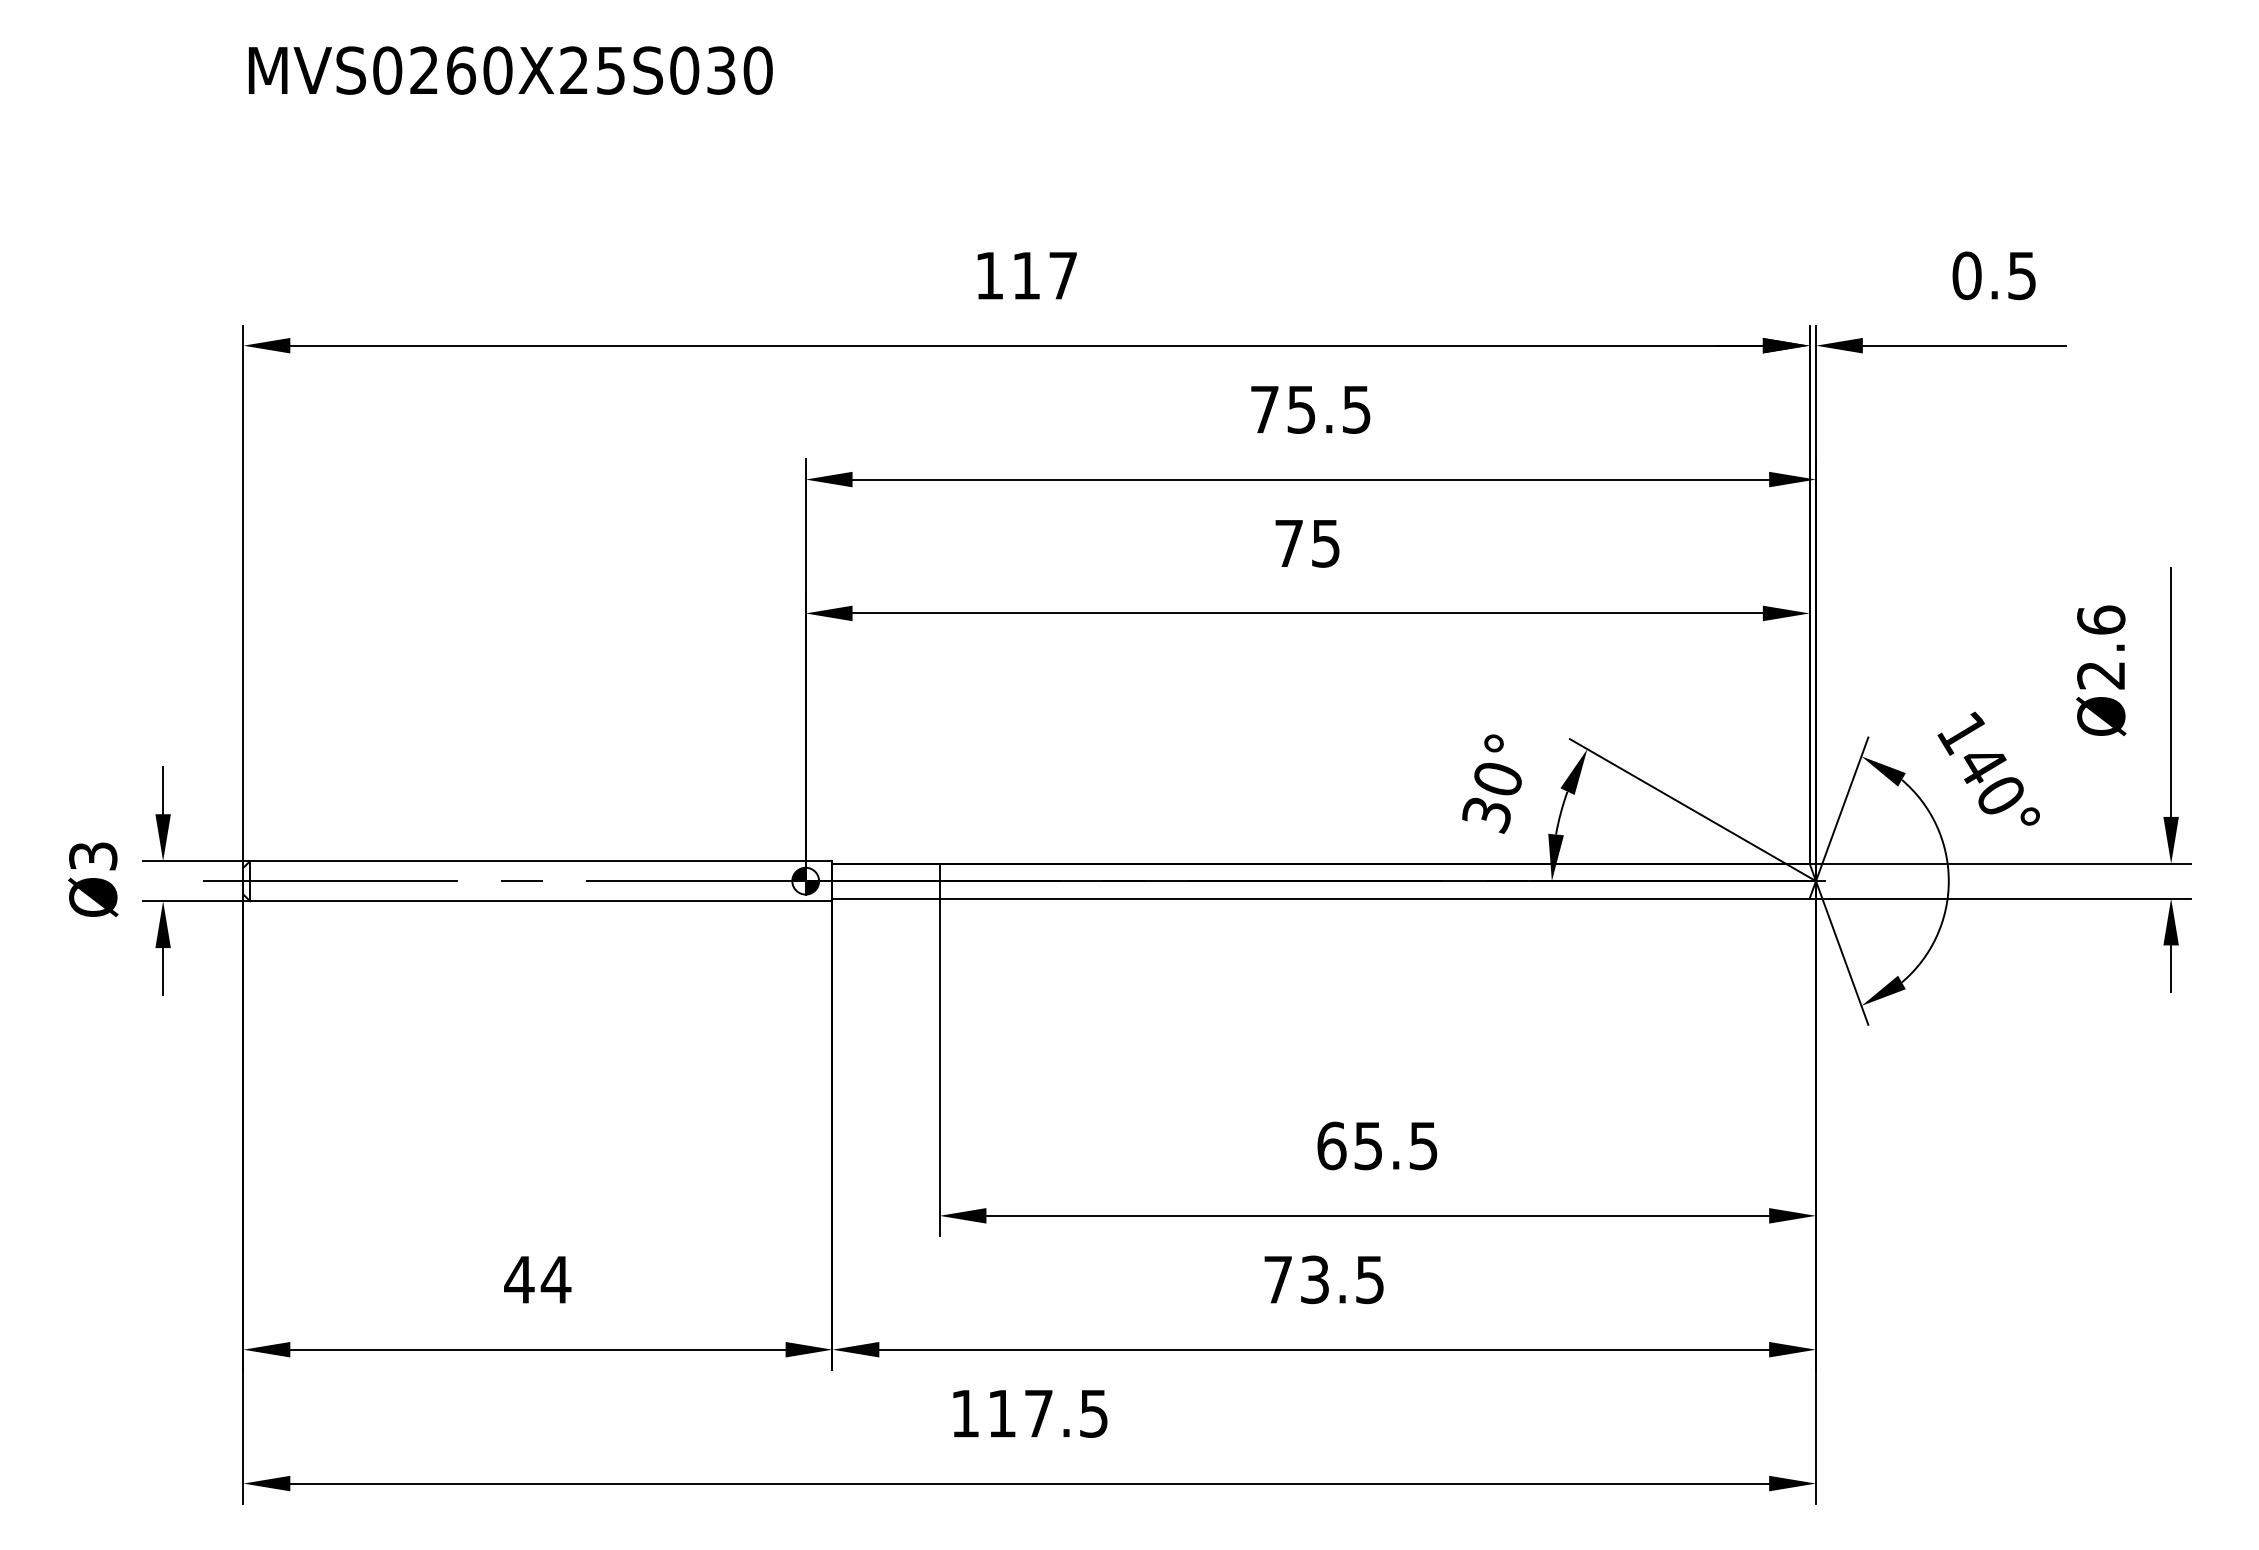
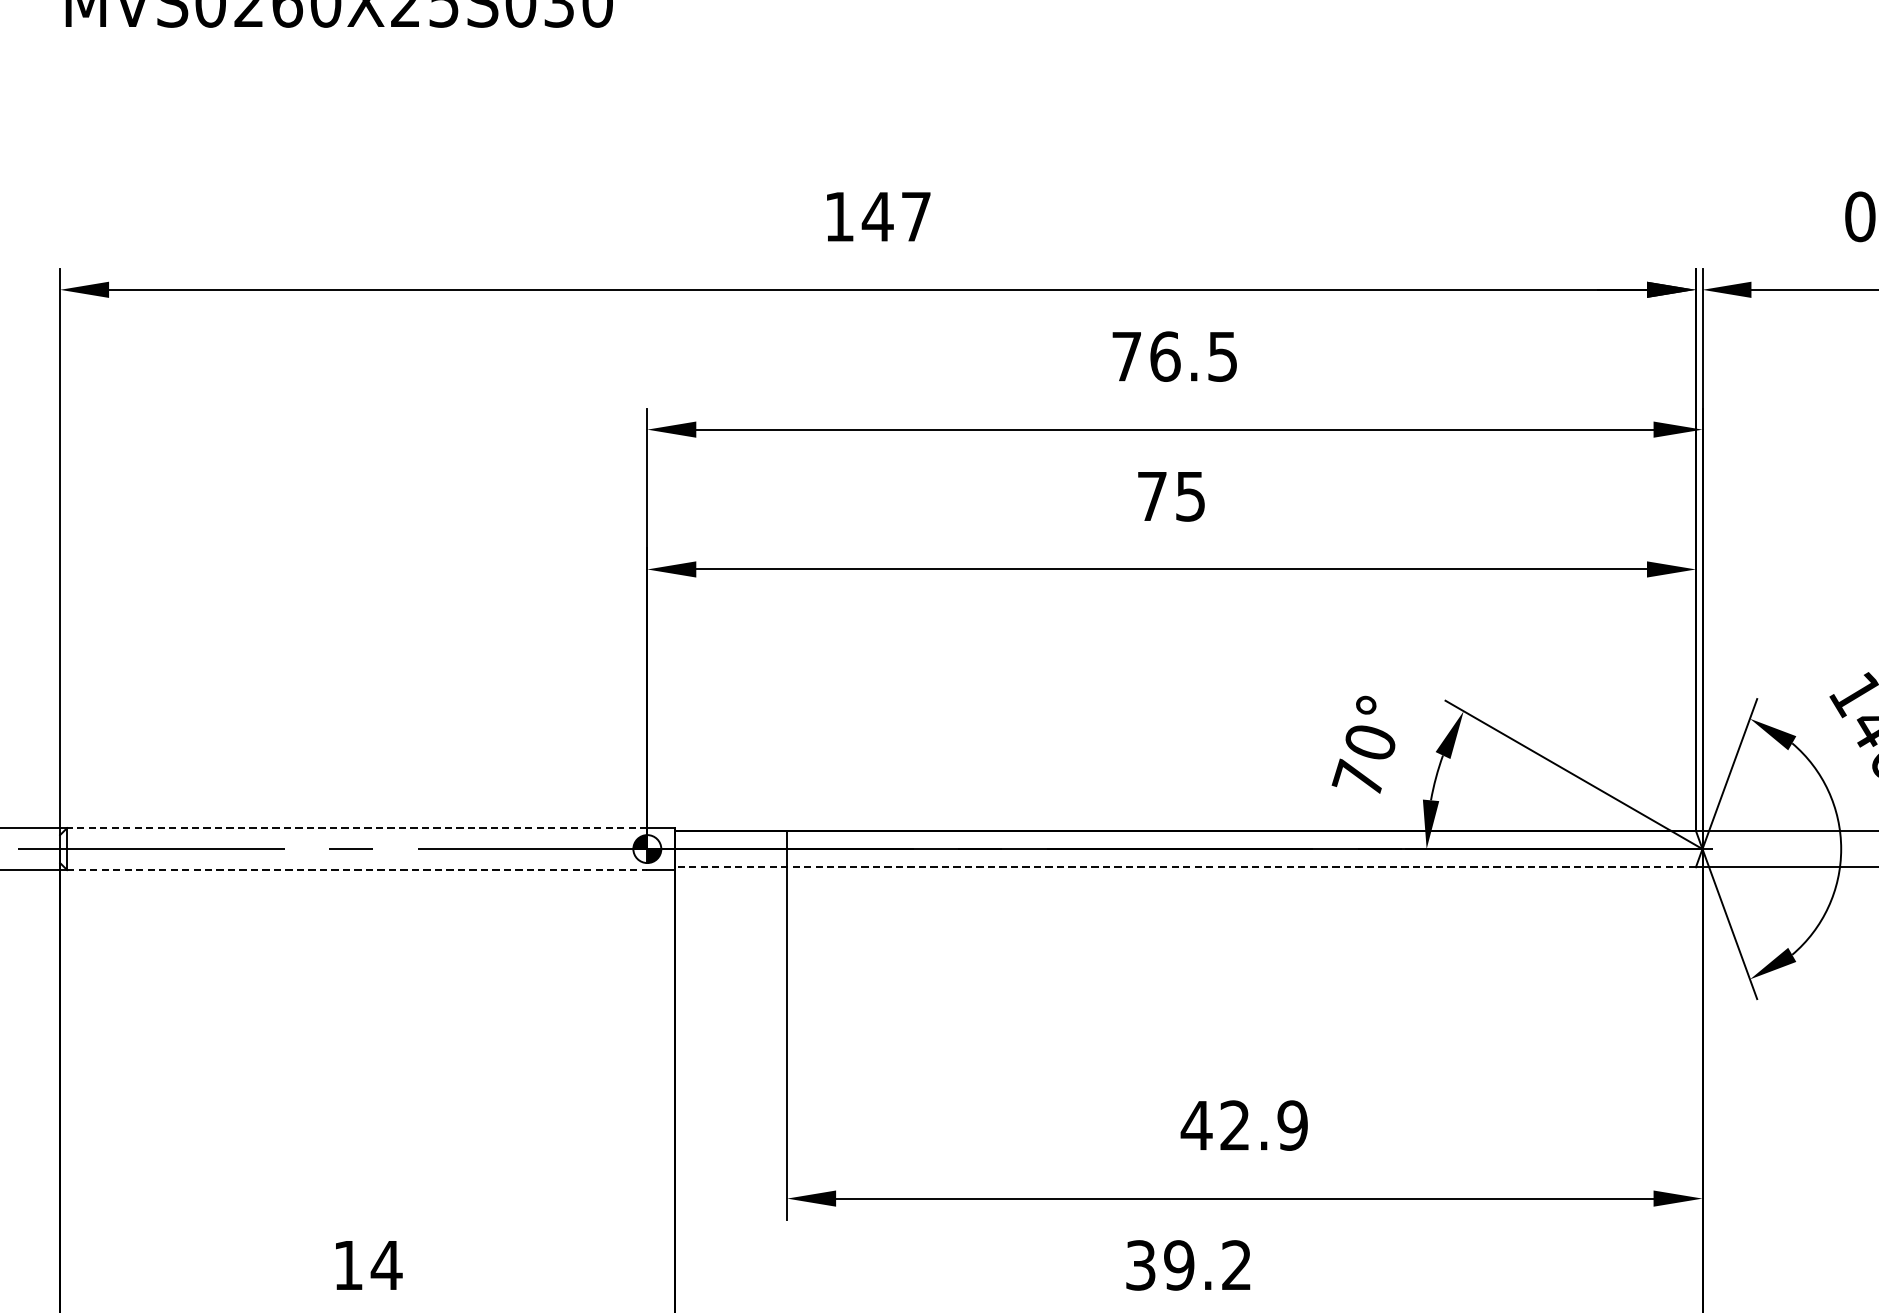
text: (1026, 275) -> (877, 216), 117 -> 147
text: (1301, 409) -> (1165, 356), 75.5 -> 76.5
text: (1485, 813) -> (1357, 778), 30° -> 70°
line: (527, 861) -> (356, 828), solid -> dashed
line: (1321, 898) -> (1186, 867), solid -> dashed
line: (527, 901) -> (356, 870), solid -> dashed
text: (1377, 1145) -> (1244, 1125), 65.5 -> 42.9
text: (519, 1279) -> (348, 1265), 44 -> 14
text: (1323, 1279) -> (1188, 1265), 73.5 -> 39.2

